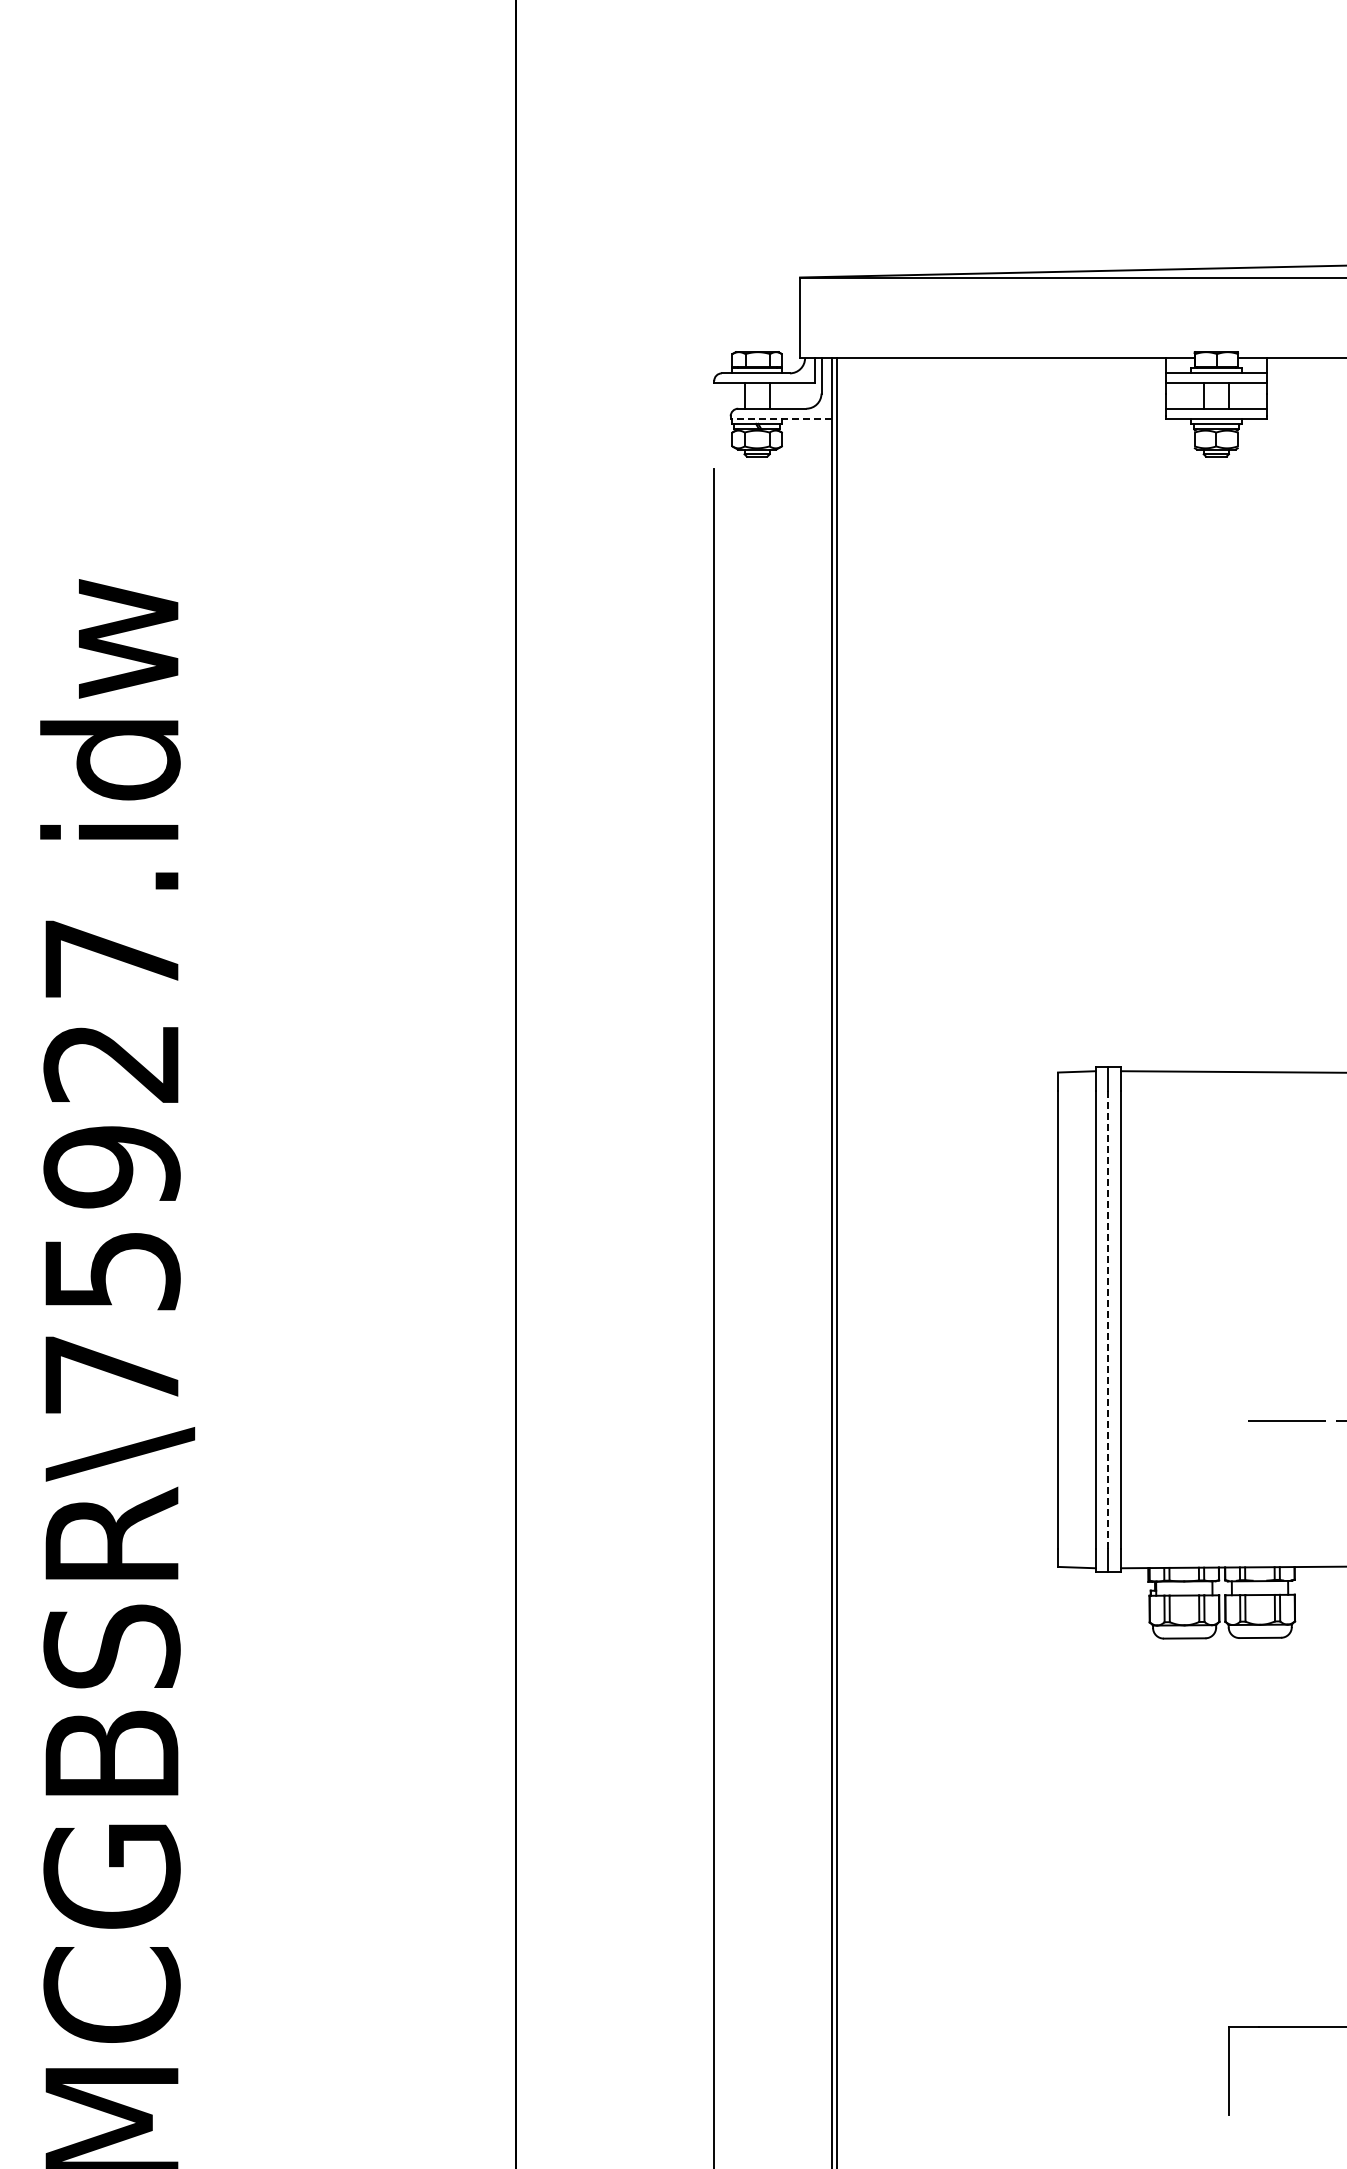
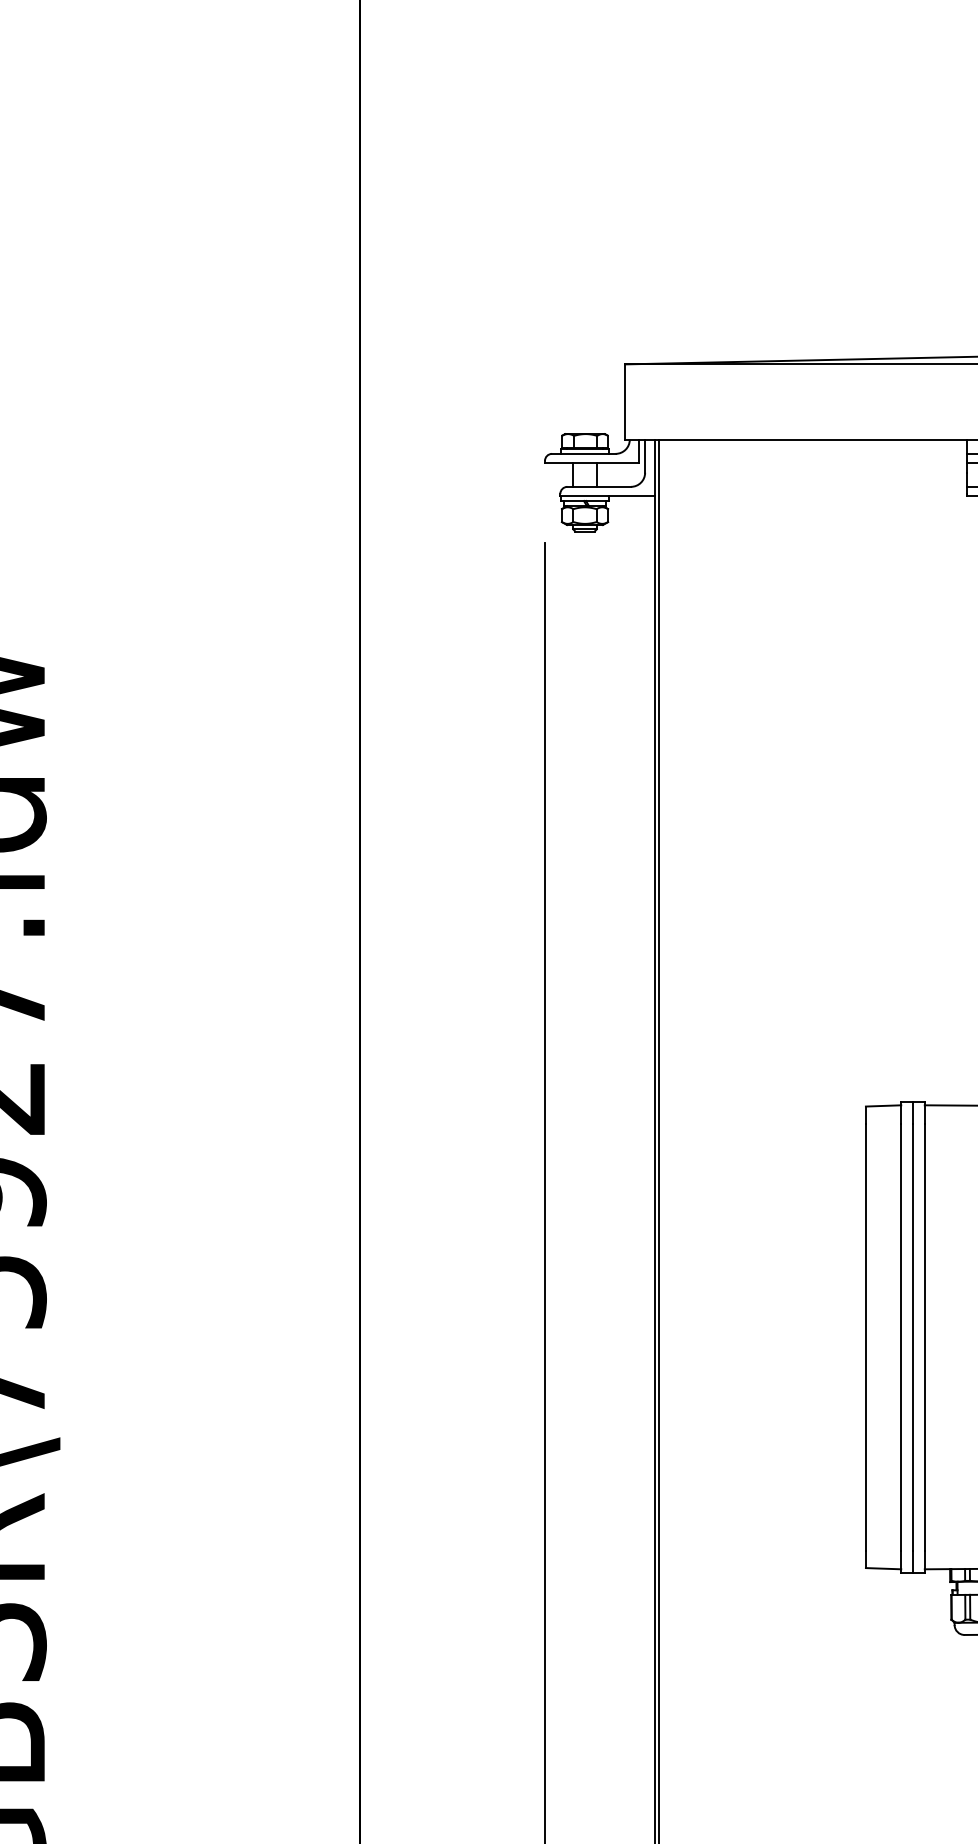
line: (780, 418) -> (606, 496), dashed -> solid
line: (1108, 1319) -> (913, 1337), dashed -> solid

